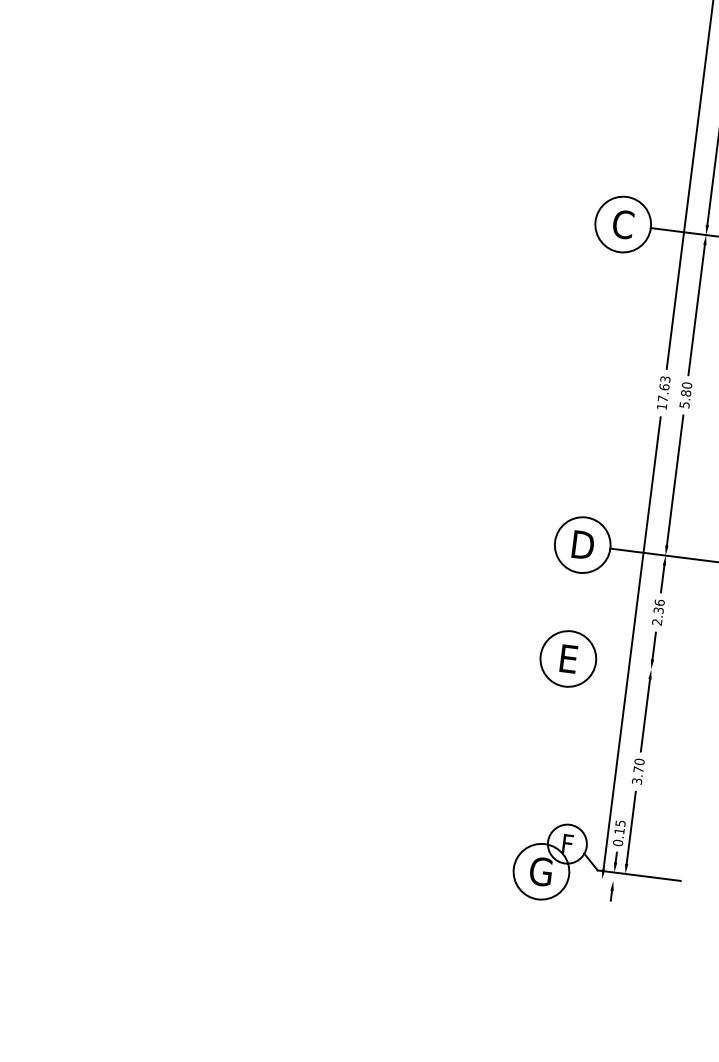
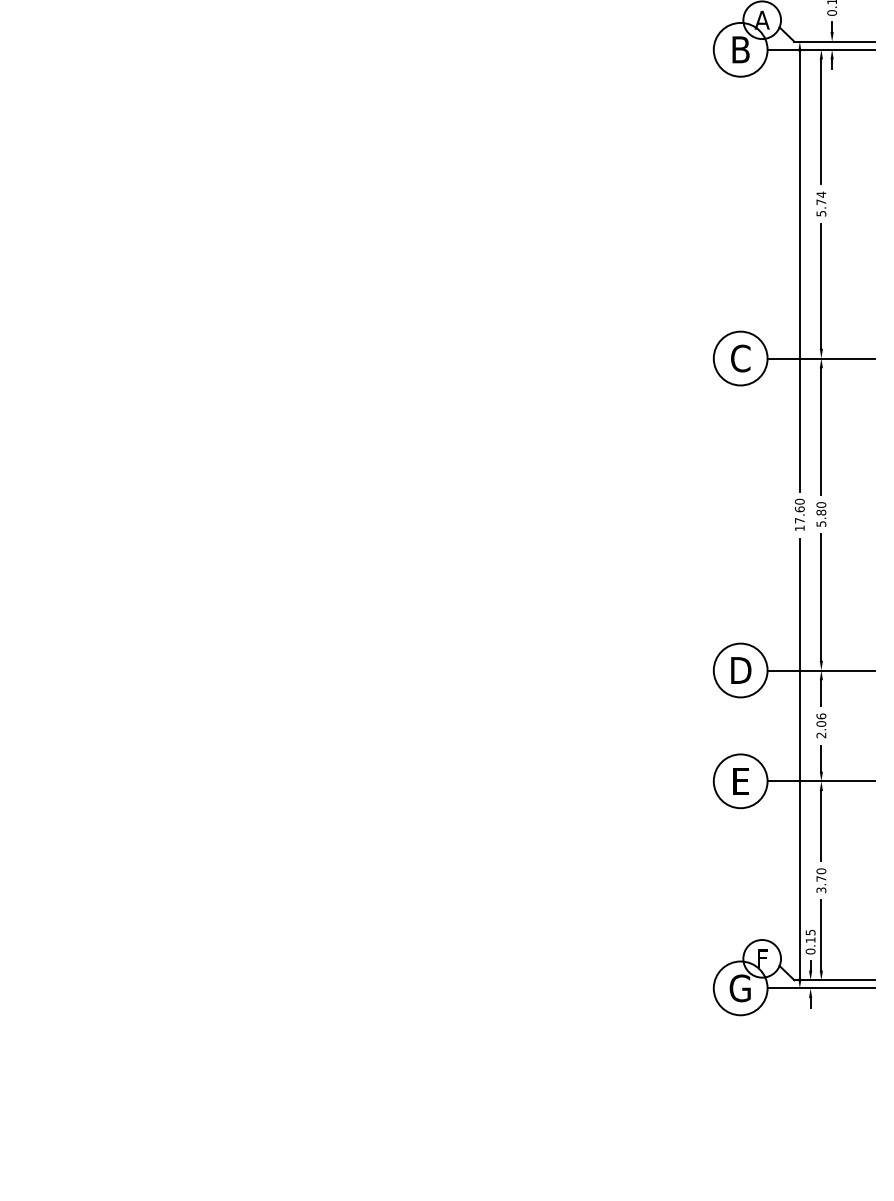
text: (665, 379) -> (799, 501), 17.63 -> 17.60
text: (658, 610) -> (821, 723), 2.36 -> 2.06
line: (651, 669) -> (821, 781), added
line: (624, 882) -> (821, 988), added

